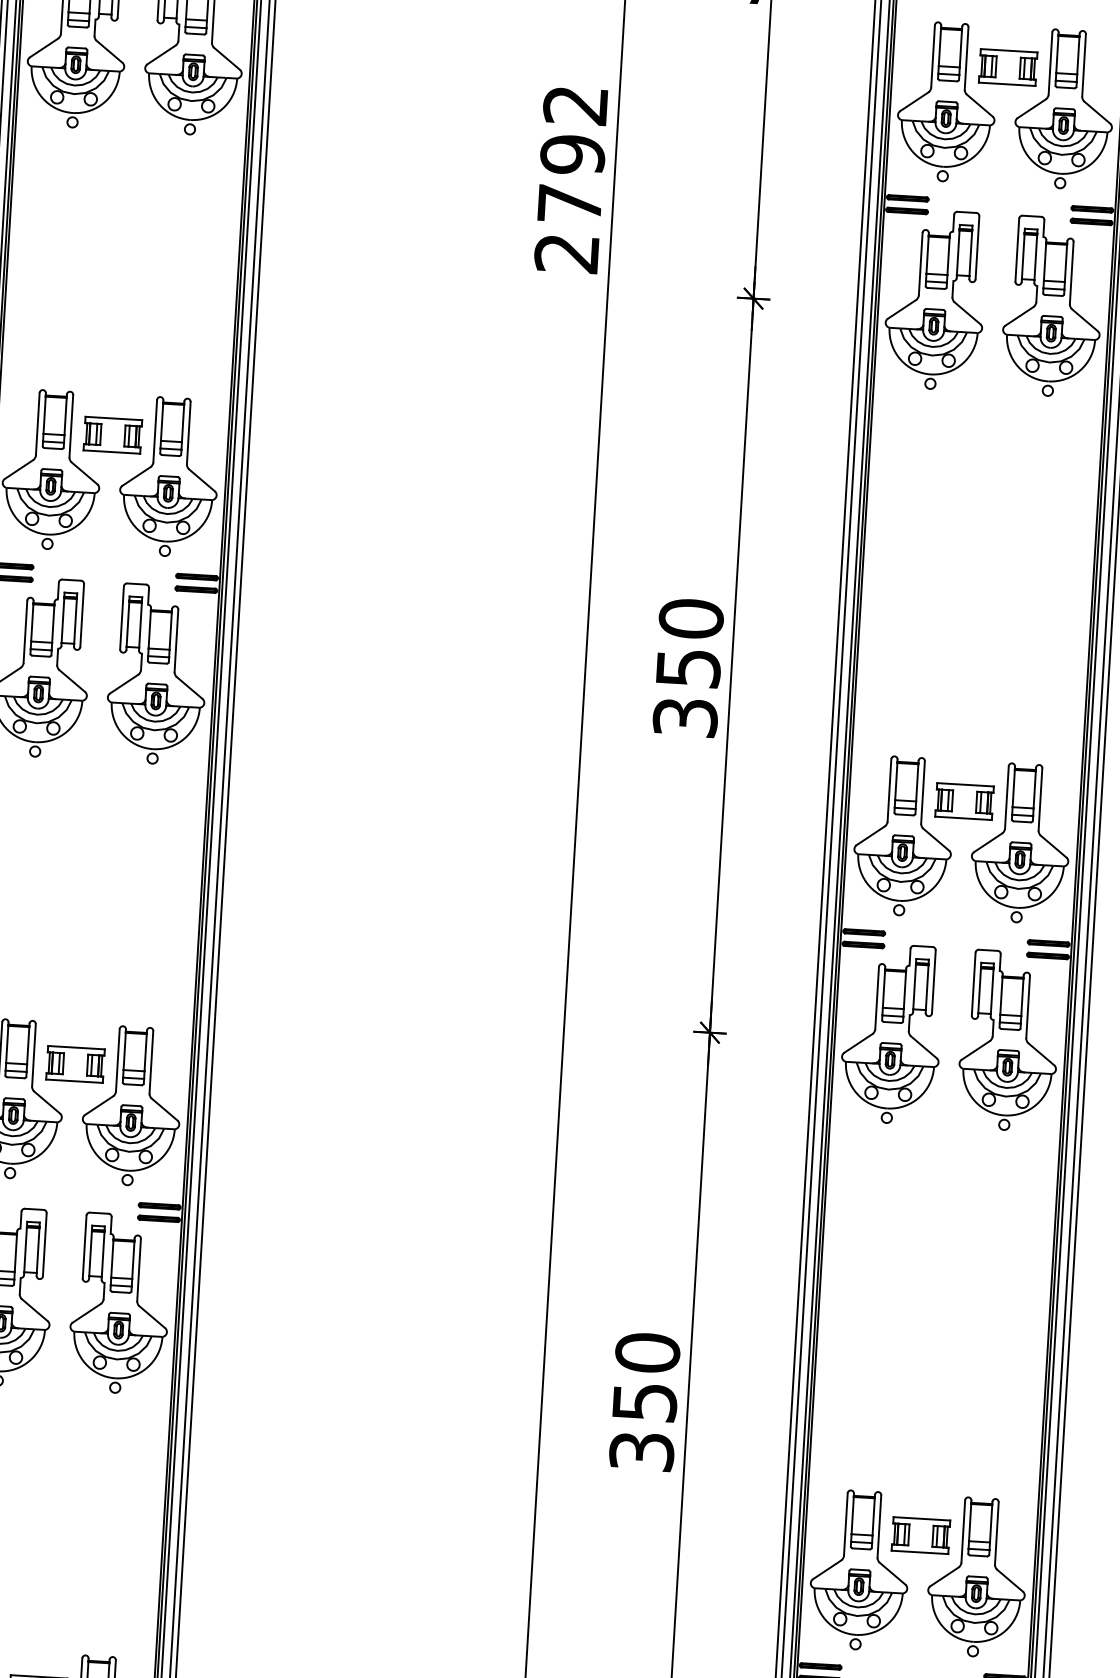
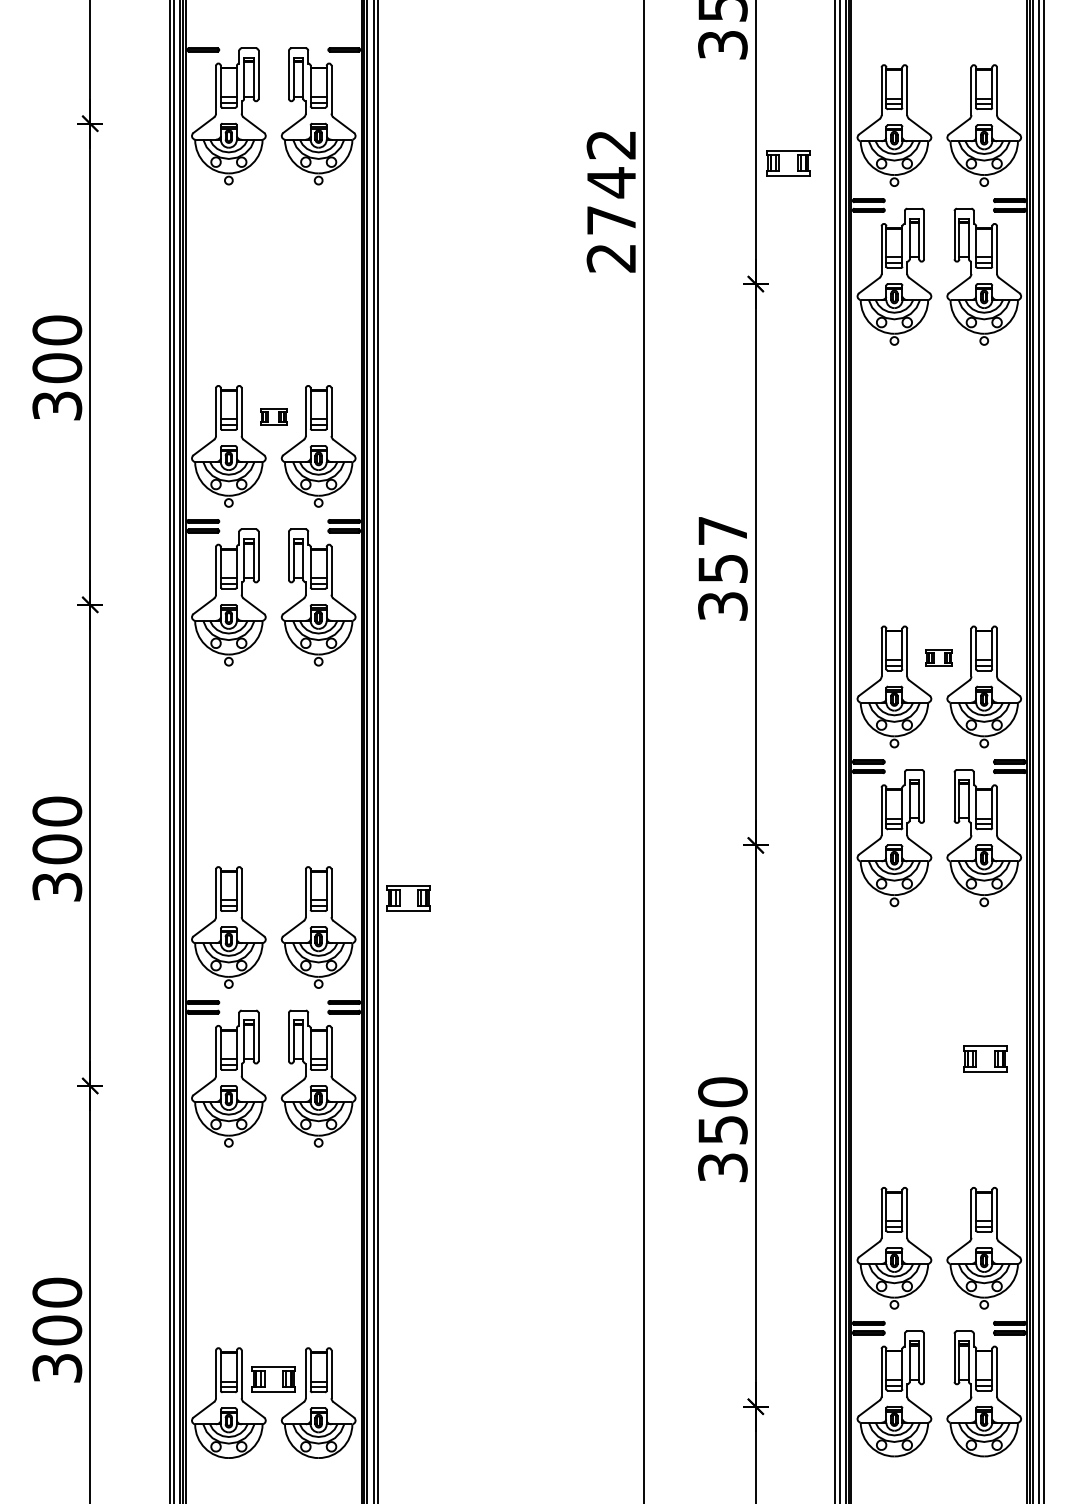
part: (1008, 67) -> (788, 163), moved
text: (572, 154) -> (611, 182), 2792 -> 2742
part: (112, 434) -> (273, 416), size x0.6
text: (690, 618) -> (722, 530), 350 -> 357
part: (964, 801) -> (939, 657), size x0.6
part: (75, 1064) -> (408, 898), moved
part: (921, 1534) -> (985, 1058), moved

